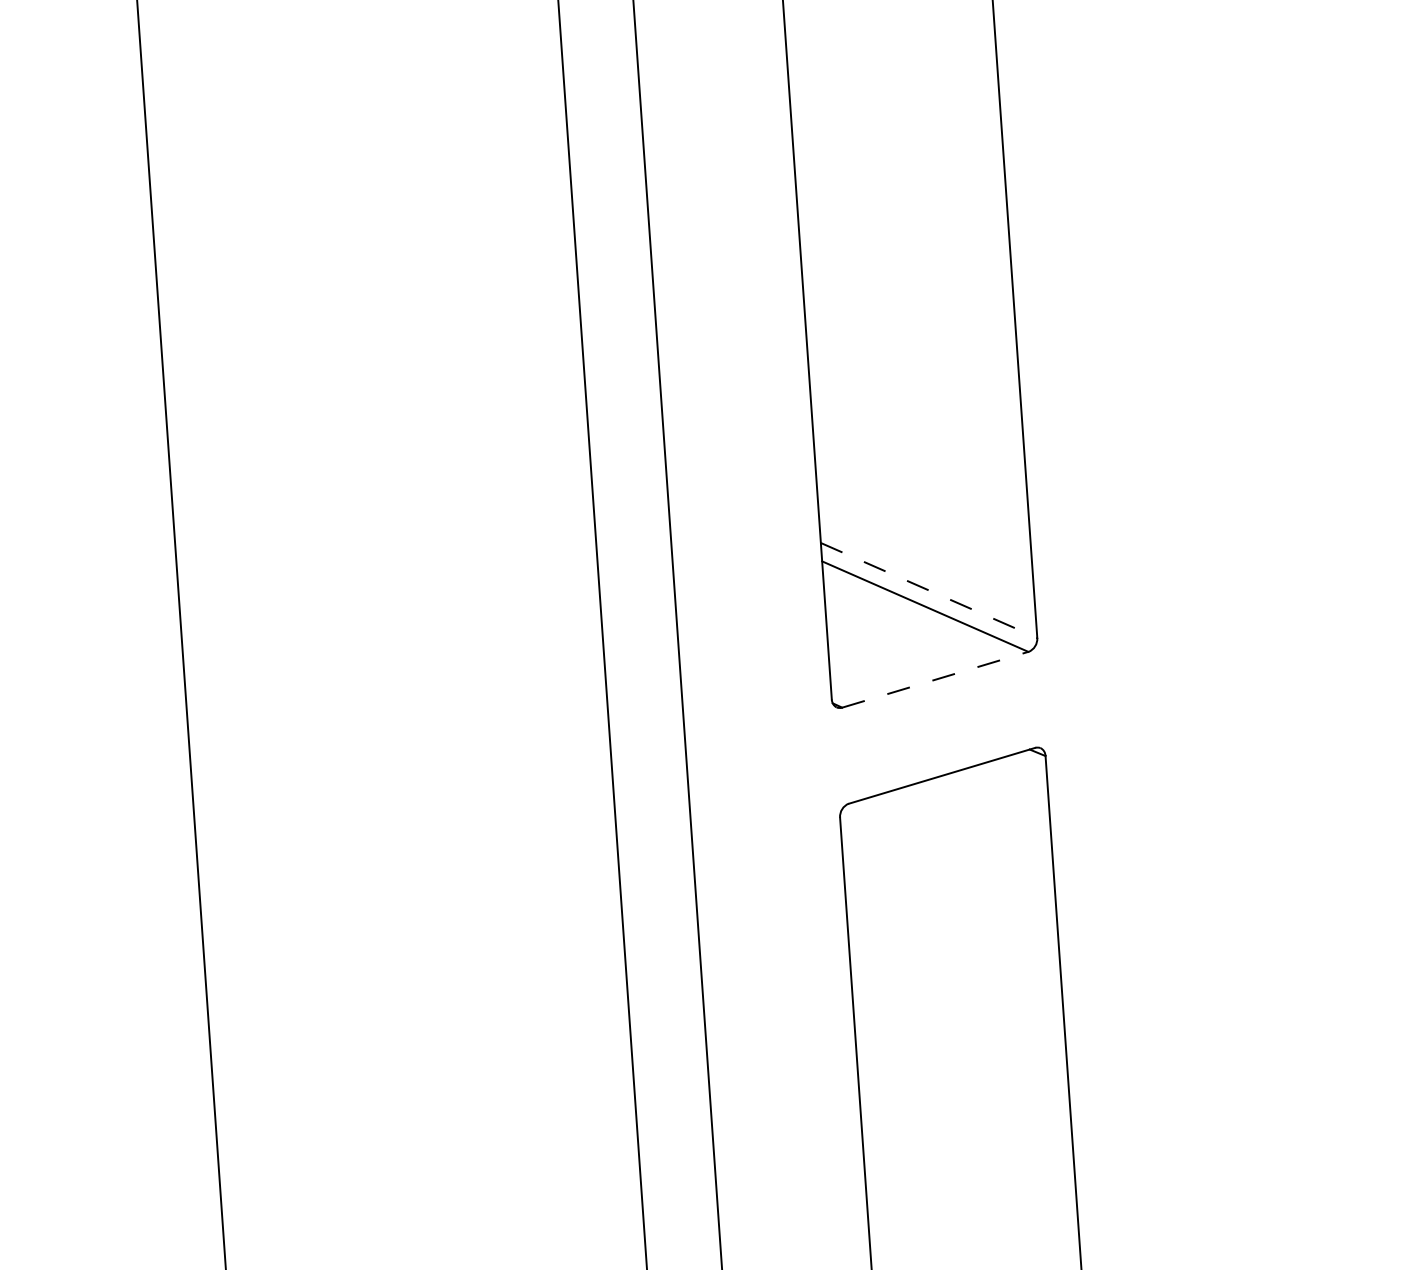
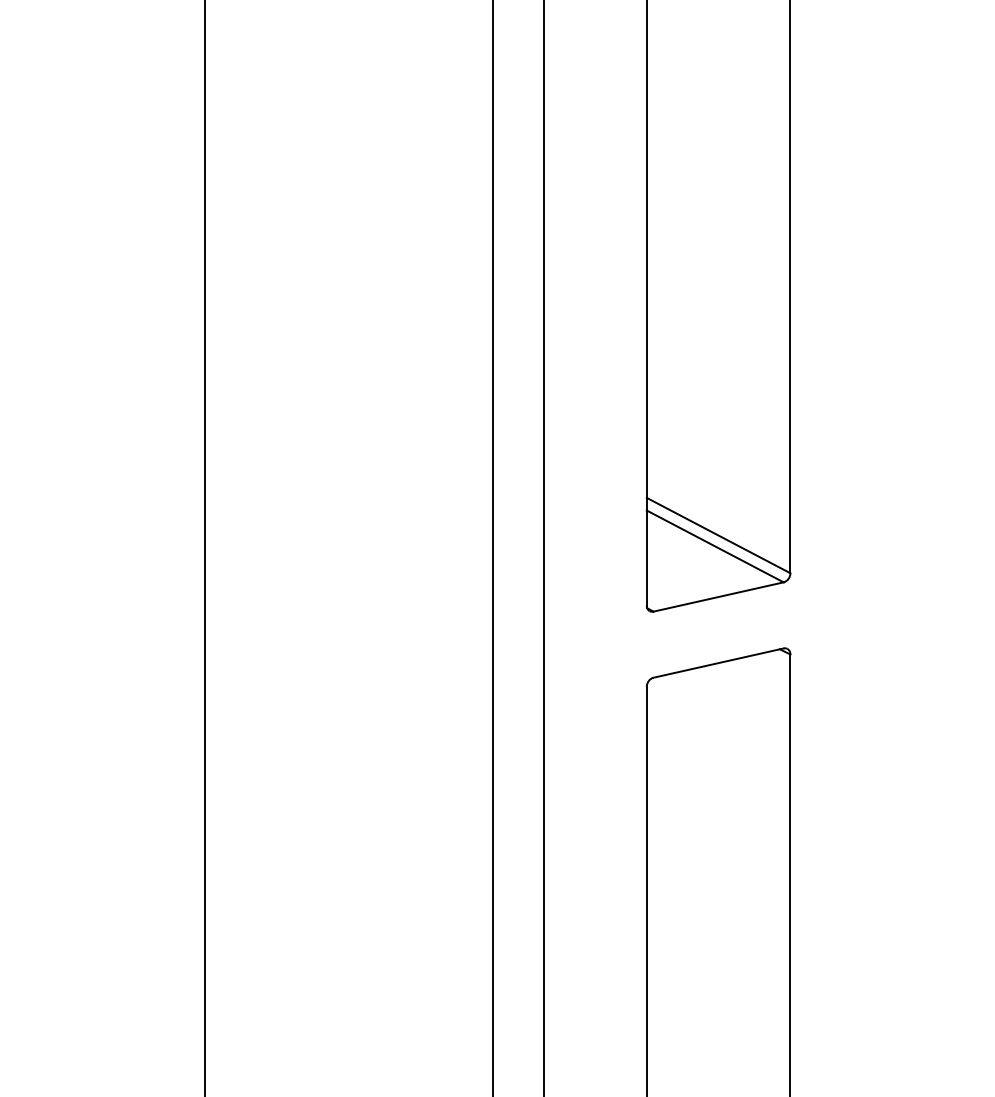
line: (930, 590) -> (719, 535), dashed -> solid
line: (935, 680) -> (718, 597), dashed -> solid

